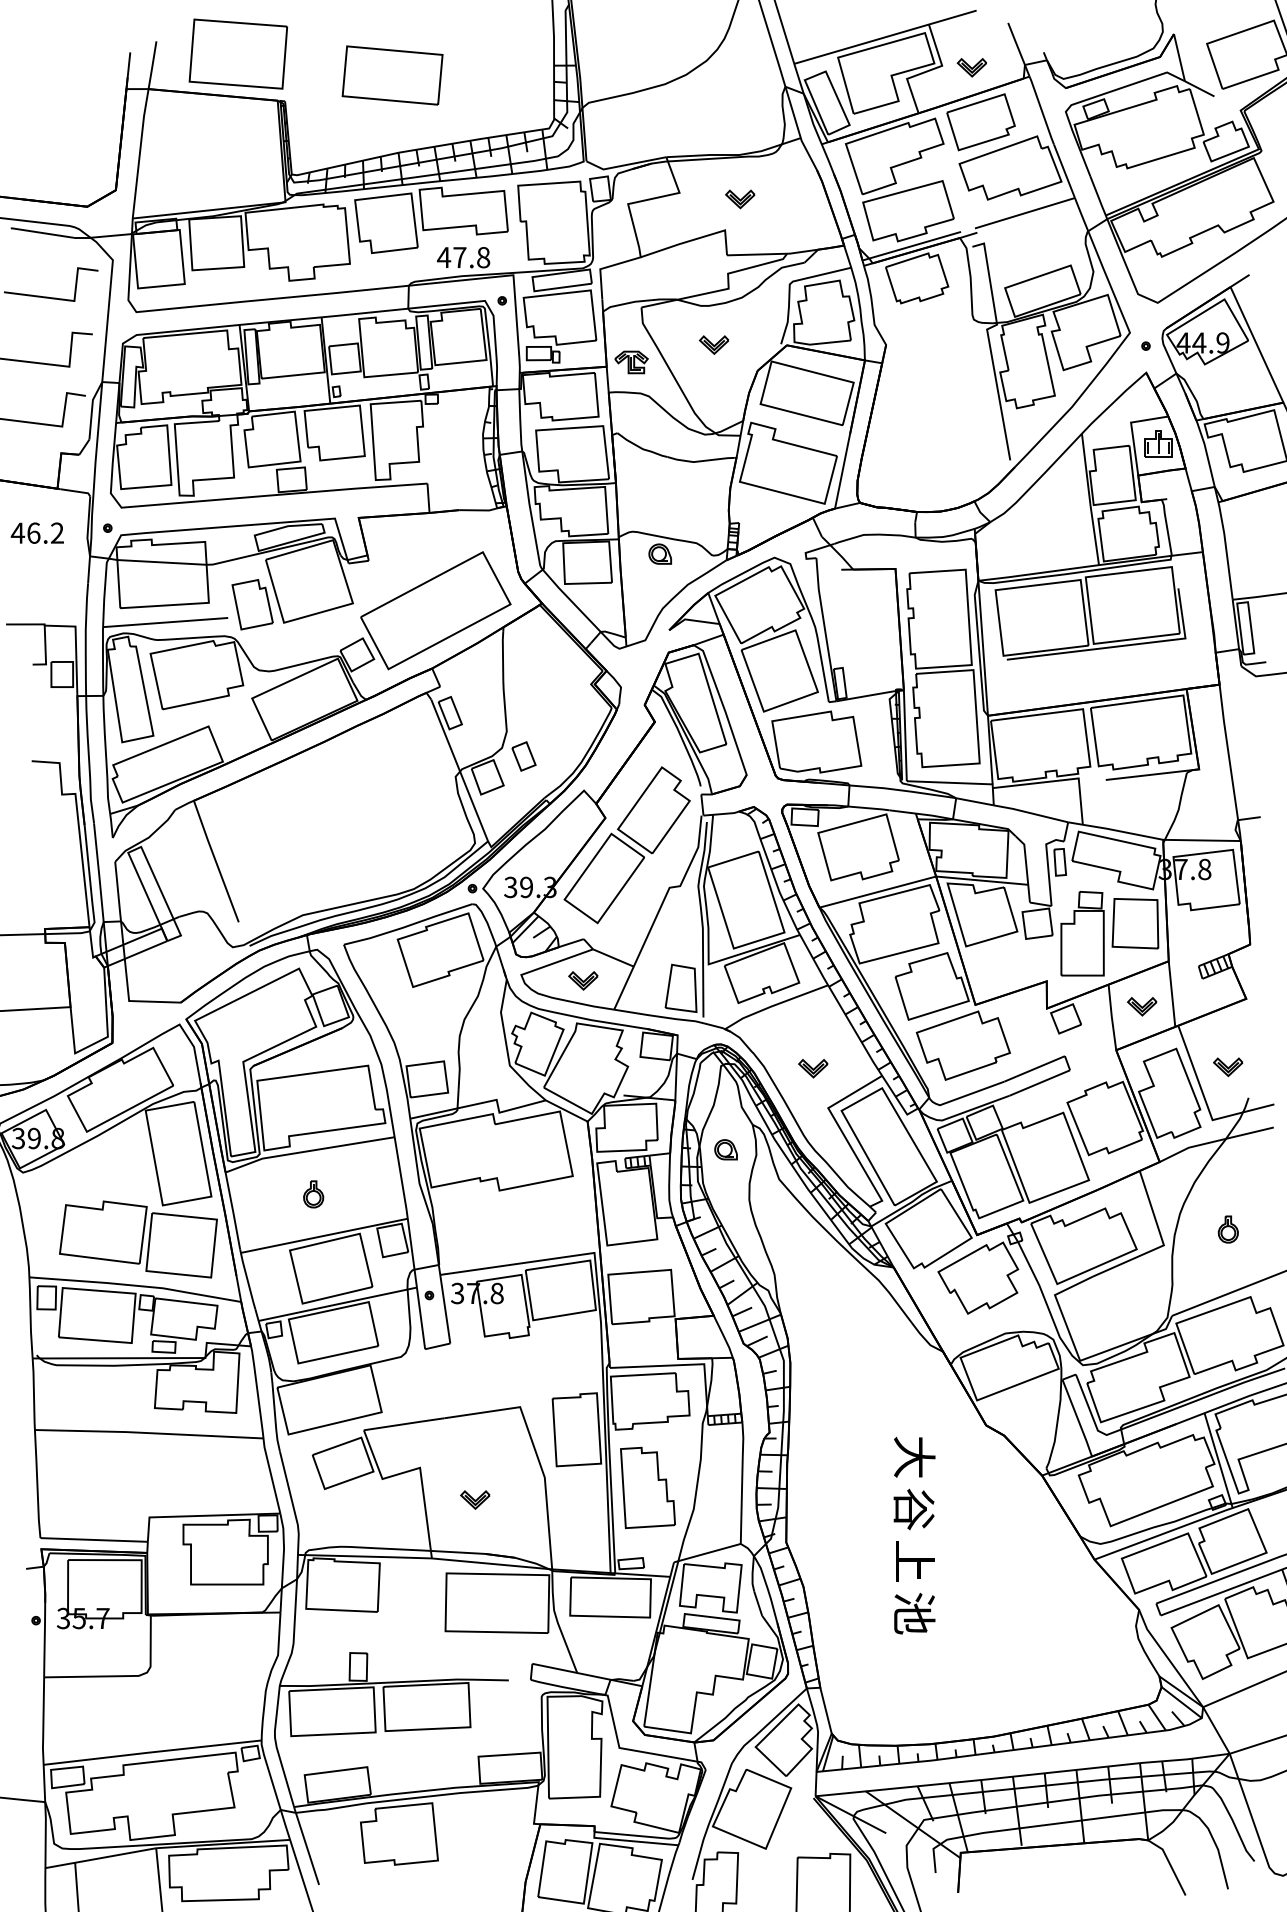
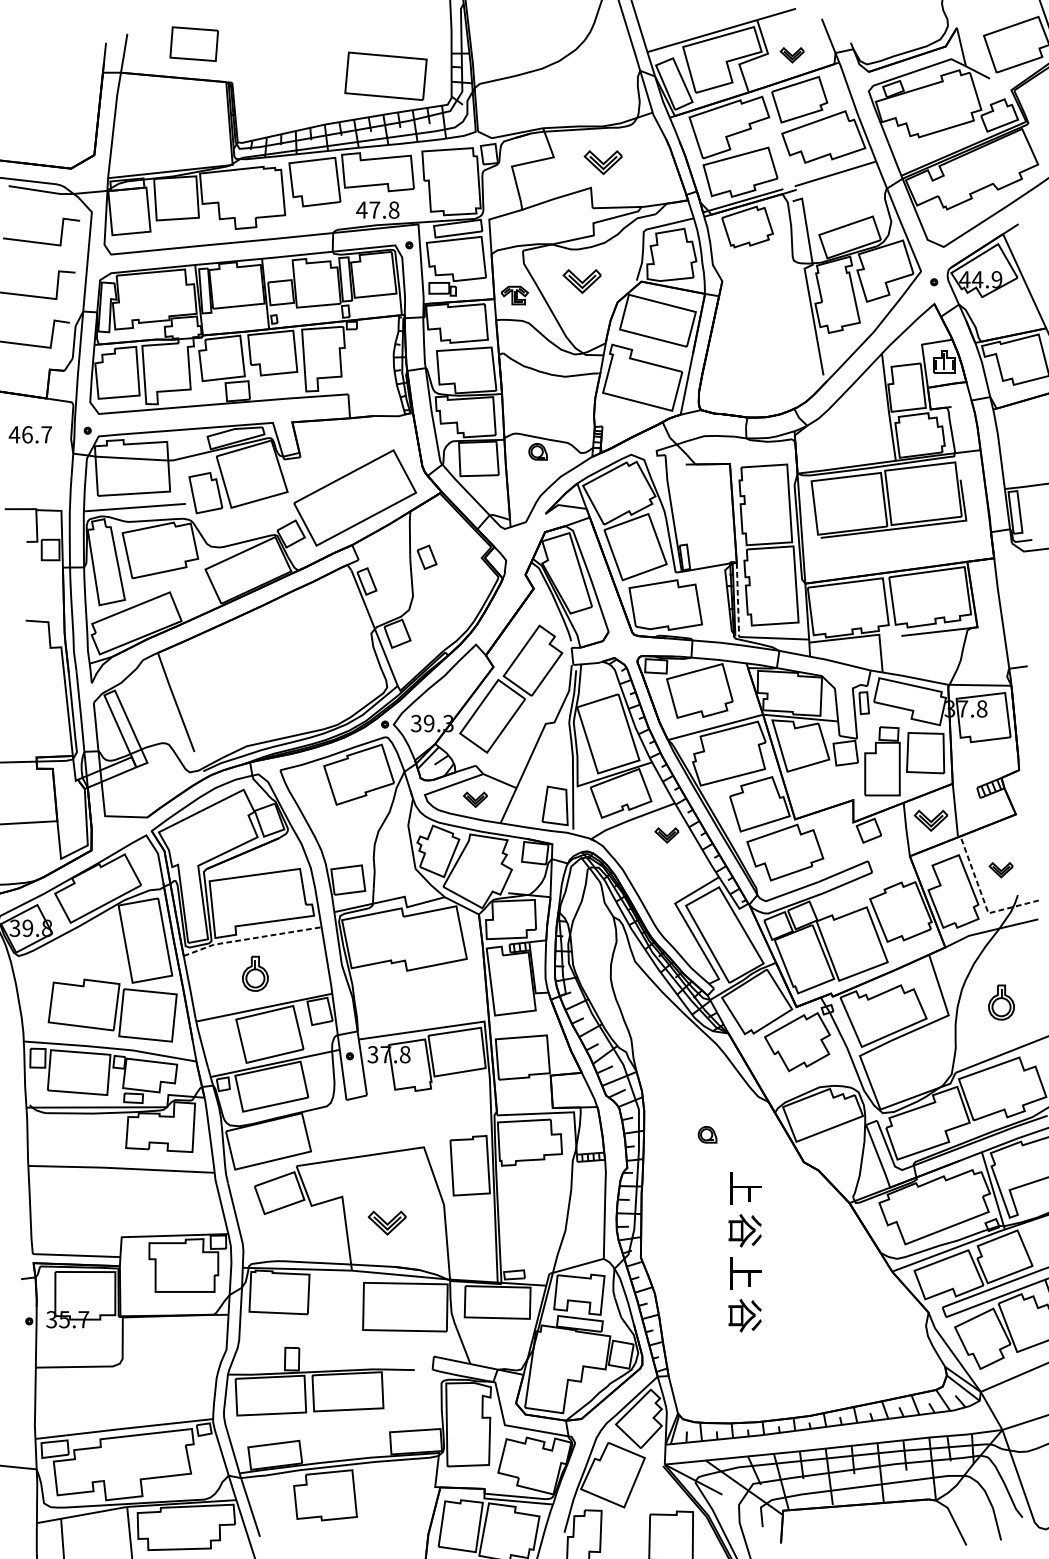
part: (238, 53) -> (194, 43), size x0.6
part: (392, 75) -> (385, 76), moved
part: (740, 199) -> (603, 162), size x1.6
part: (713, 344) -> (581, 280), size x1.6
text: (57, 532) -> (46, 434), 46.2 -> 46.7
line: (905, 736) -> (738, 600), solid -> dashed
part: (523, 756) -> (426, 557), moved
part: (1142, 1006) -> (931, 820), size x1.4
part: (813, 1068) -> (667, 835), moved
line: (1206, 1104) -> (983, 900), solid -> dashed
part: (725, 1149) -> (707, 1134), moved
line: (308, 1151) -> (251, 938), solid -> dashed
part: (313, 1194) -> (255, 973), size x1.6
part: (1227, 1229) -> (1000, 1002), size x1.6
text: (914, 1456) -> (745, 1187), 大 -> 上
part: (647, 1487) -> (527, 1212), removed
part: (475, 1499) -> (387, 1222), size x1.6
text: (914, 1613) -> (745, 1315), 池 -> 谷

